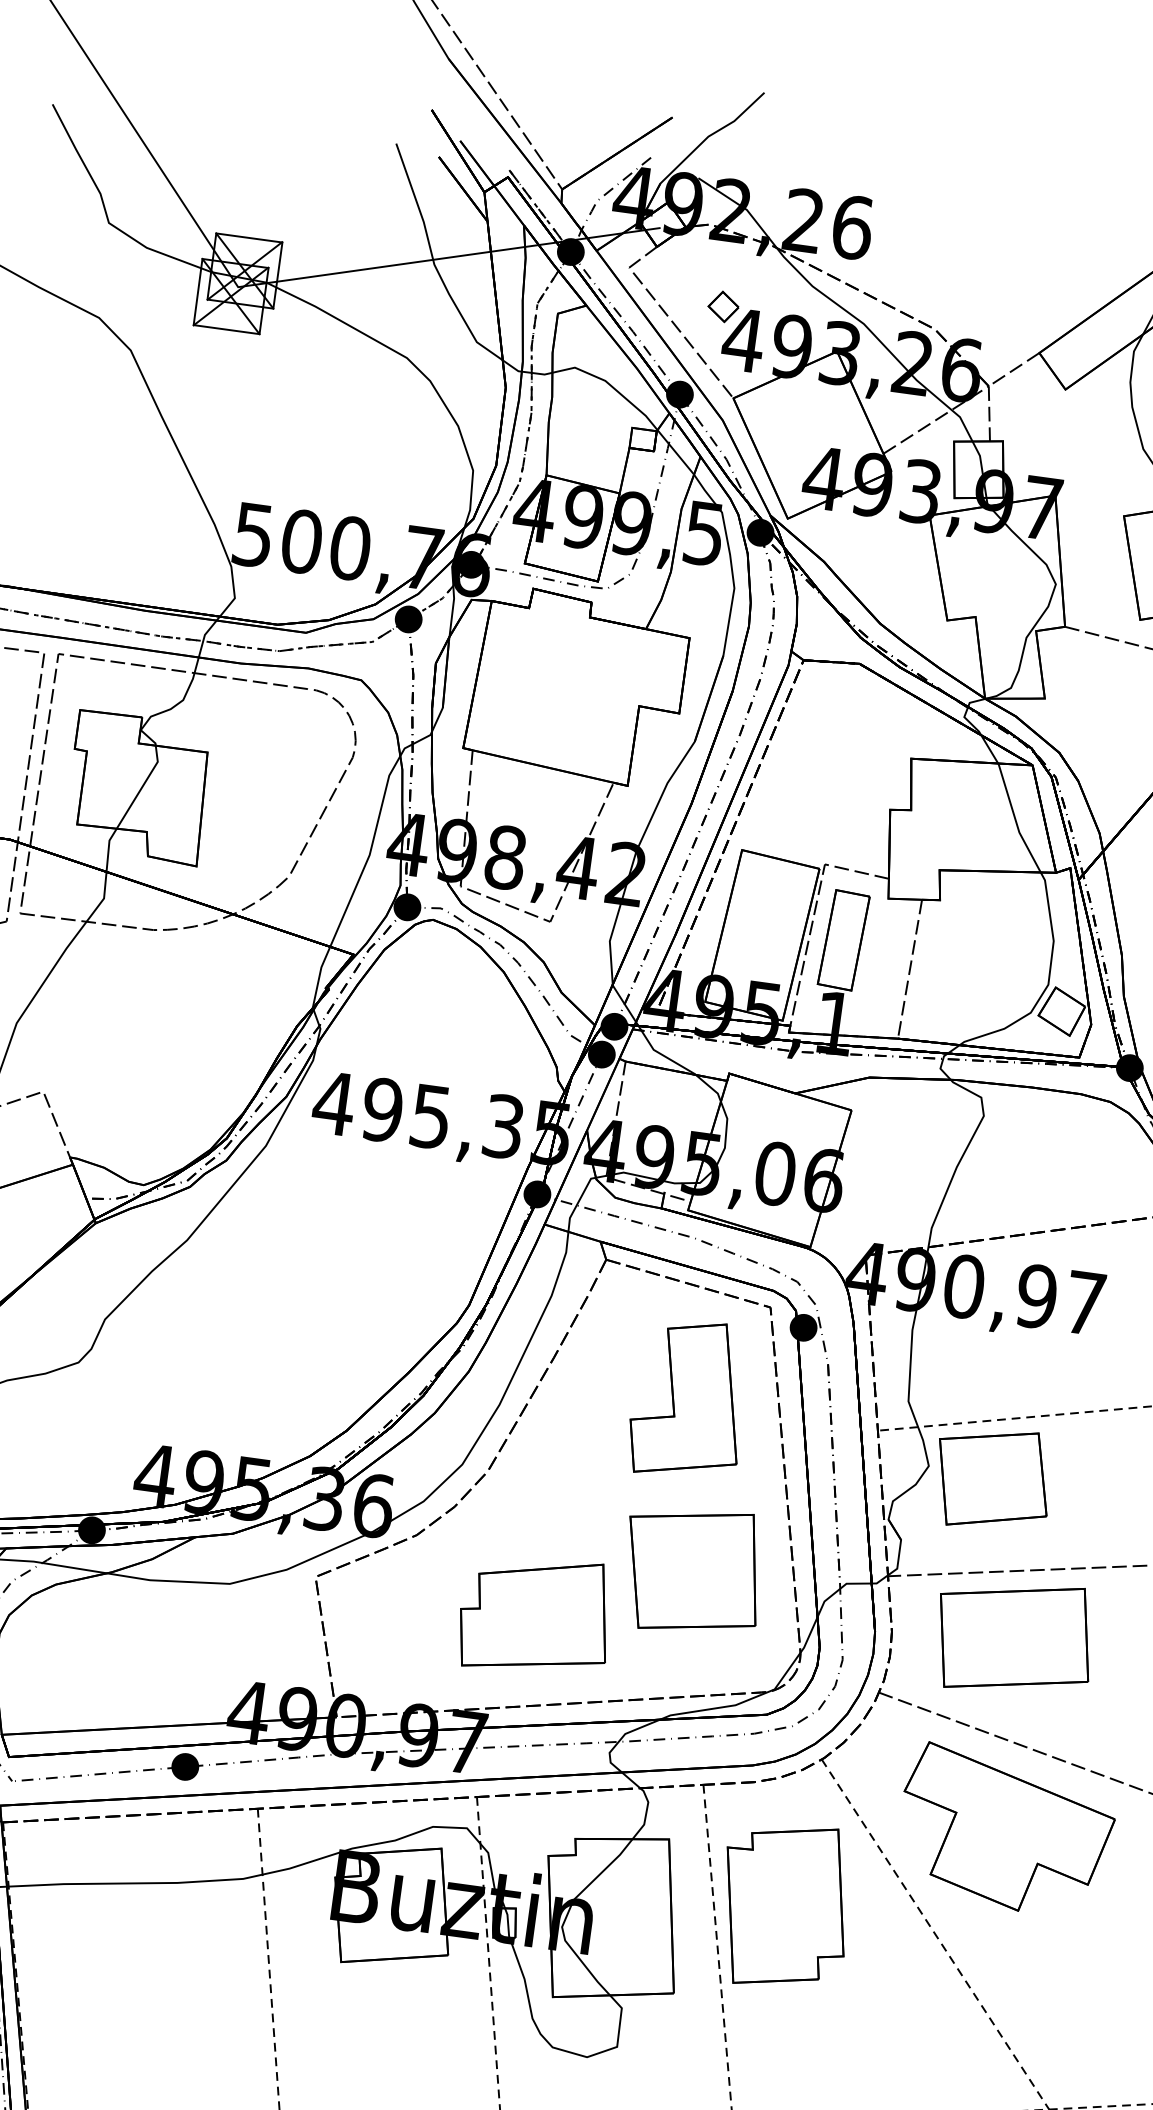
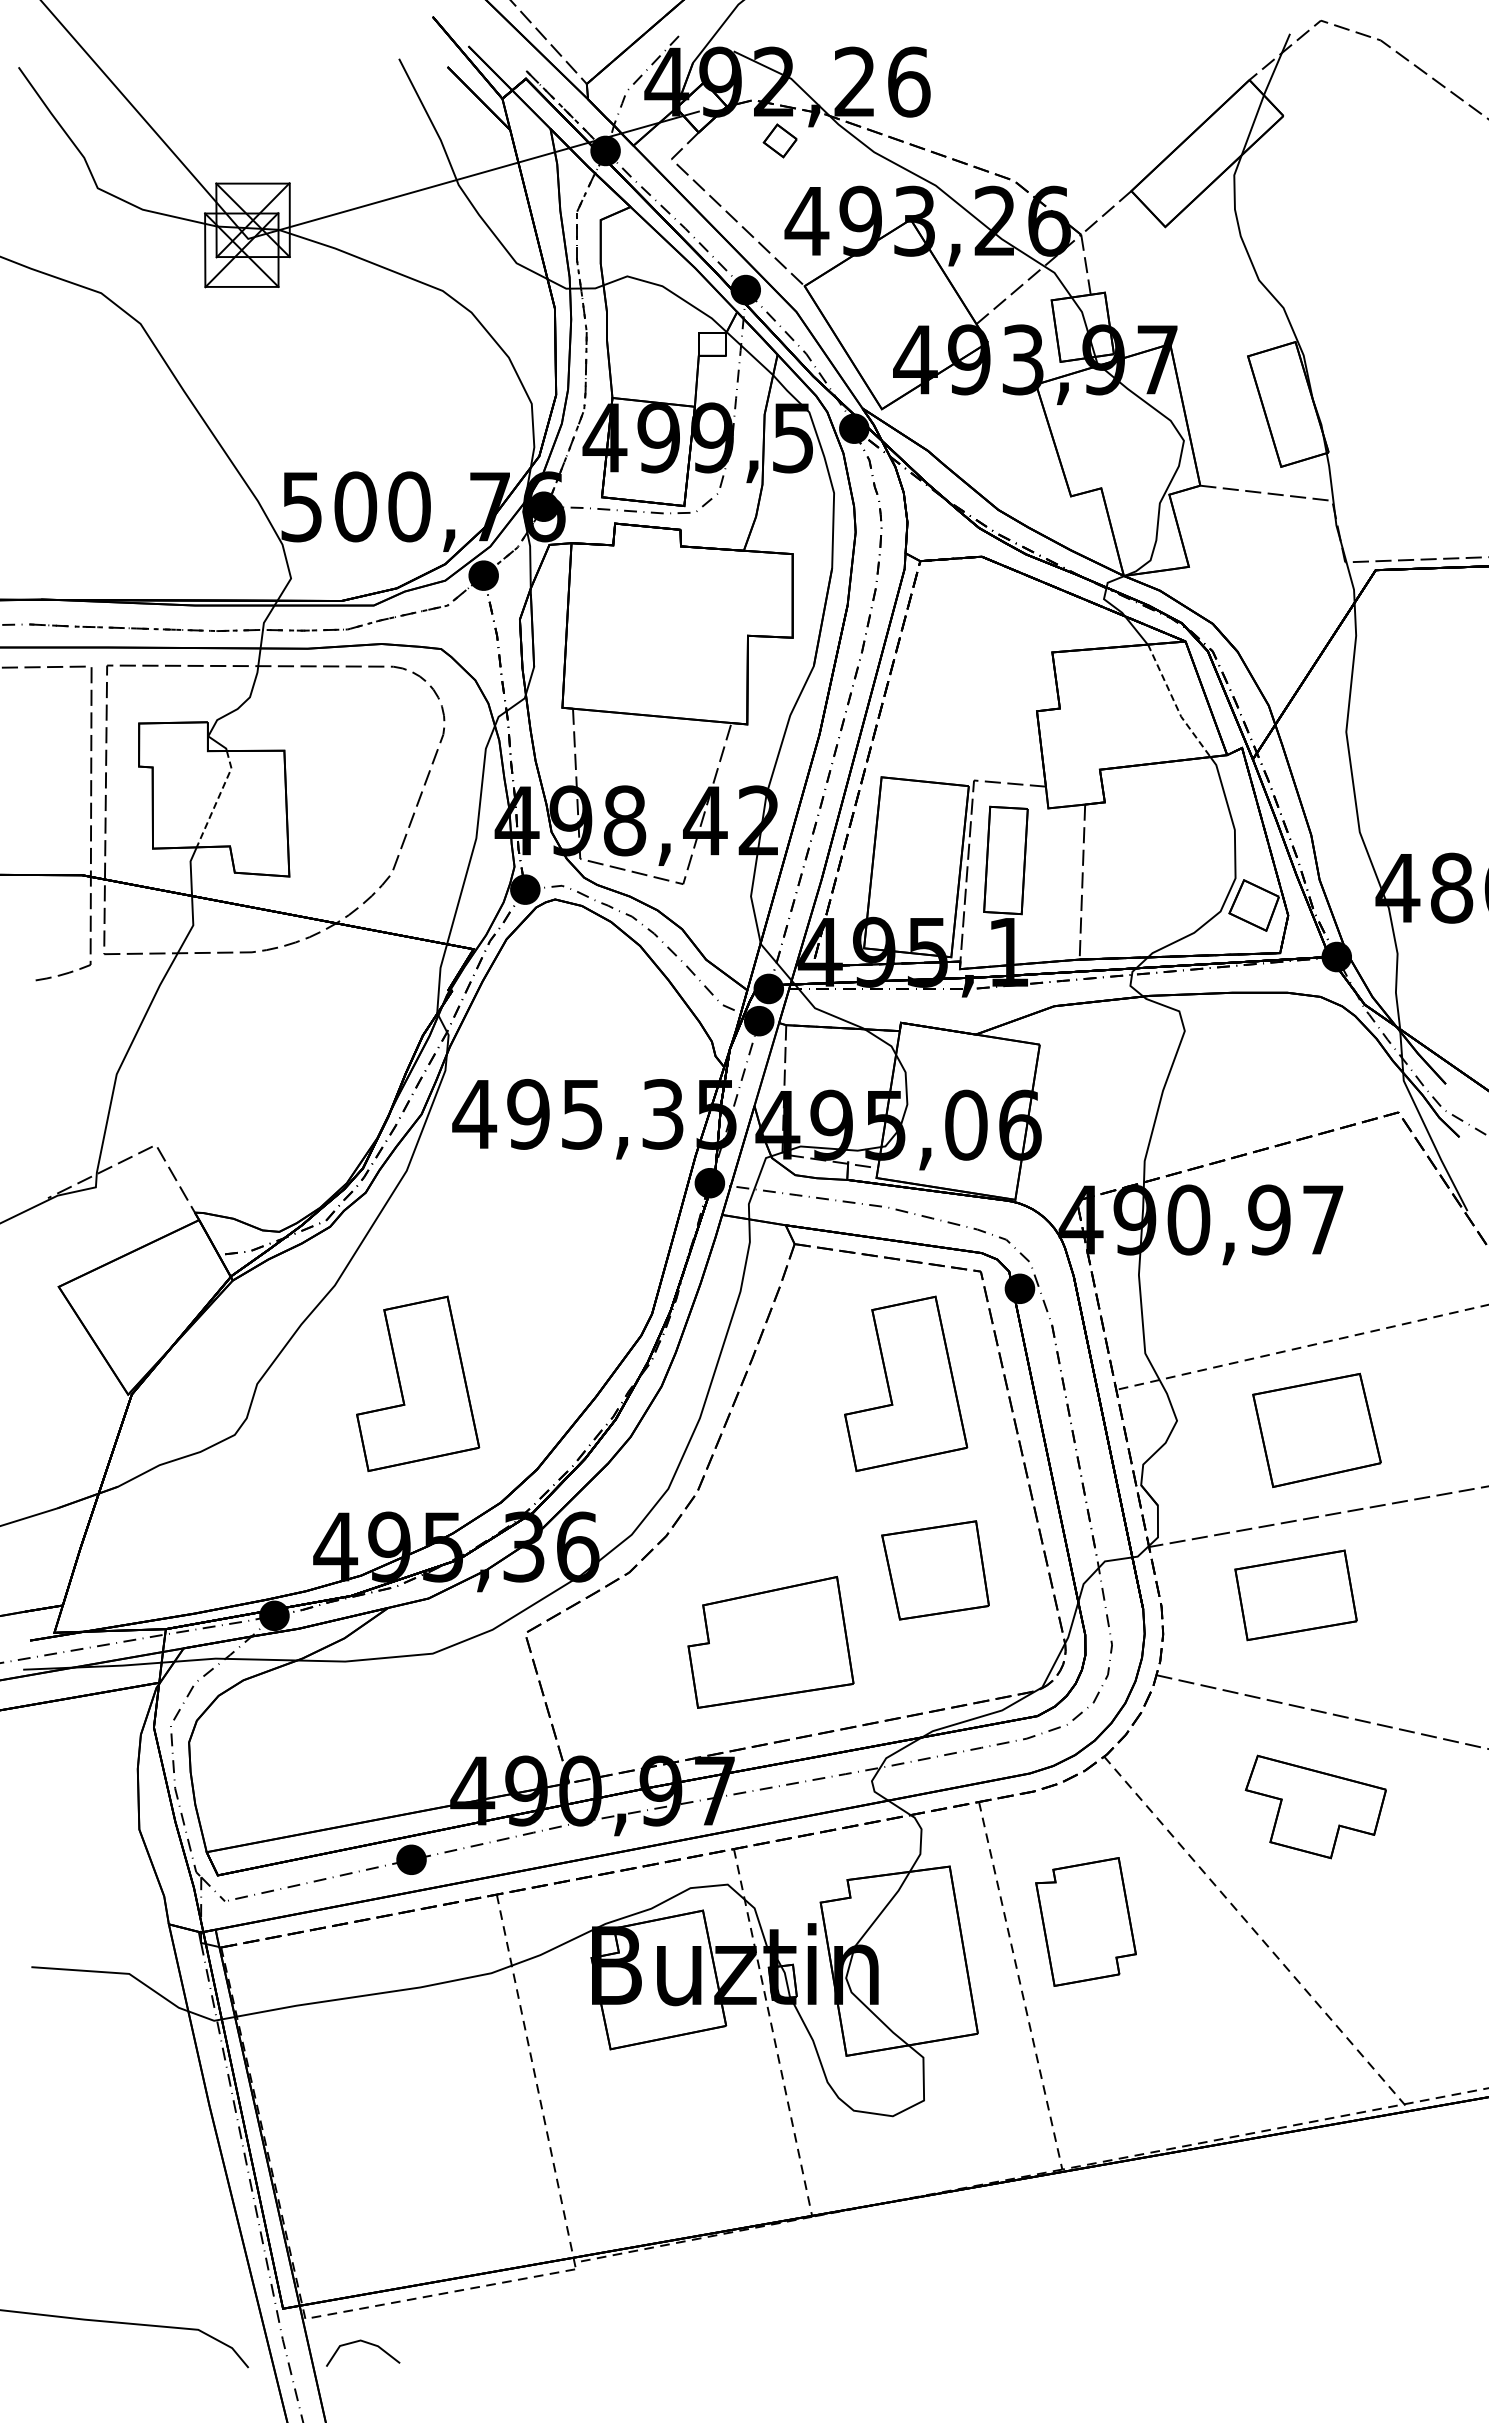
part: (722, 306) -> (779, 140), moved
line: (141, 788) -> (217, 799), solid -> dashed
line: (1014, 819) -> (1174, 703), solid -> dashed
part: (250, 1338) -> (418, 1383), added
part: (992, 1479) -> (1316, 1430), moved
part: (692, 1571) -> (935, 1570), size x0.7
part: (1013, 1637) -> (1295, 1595), size x0.7
part: (1005, 1830) -> (1315, 1806), size x0.6
part: (784, 1905) -> (1085, 1921), size x0.7

